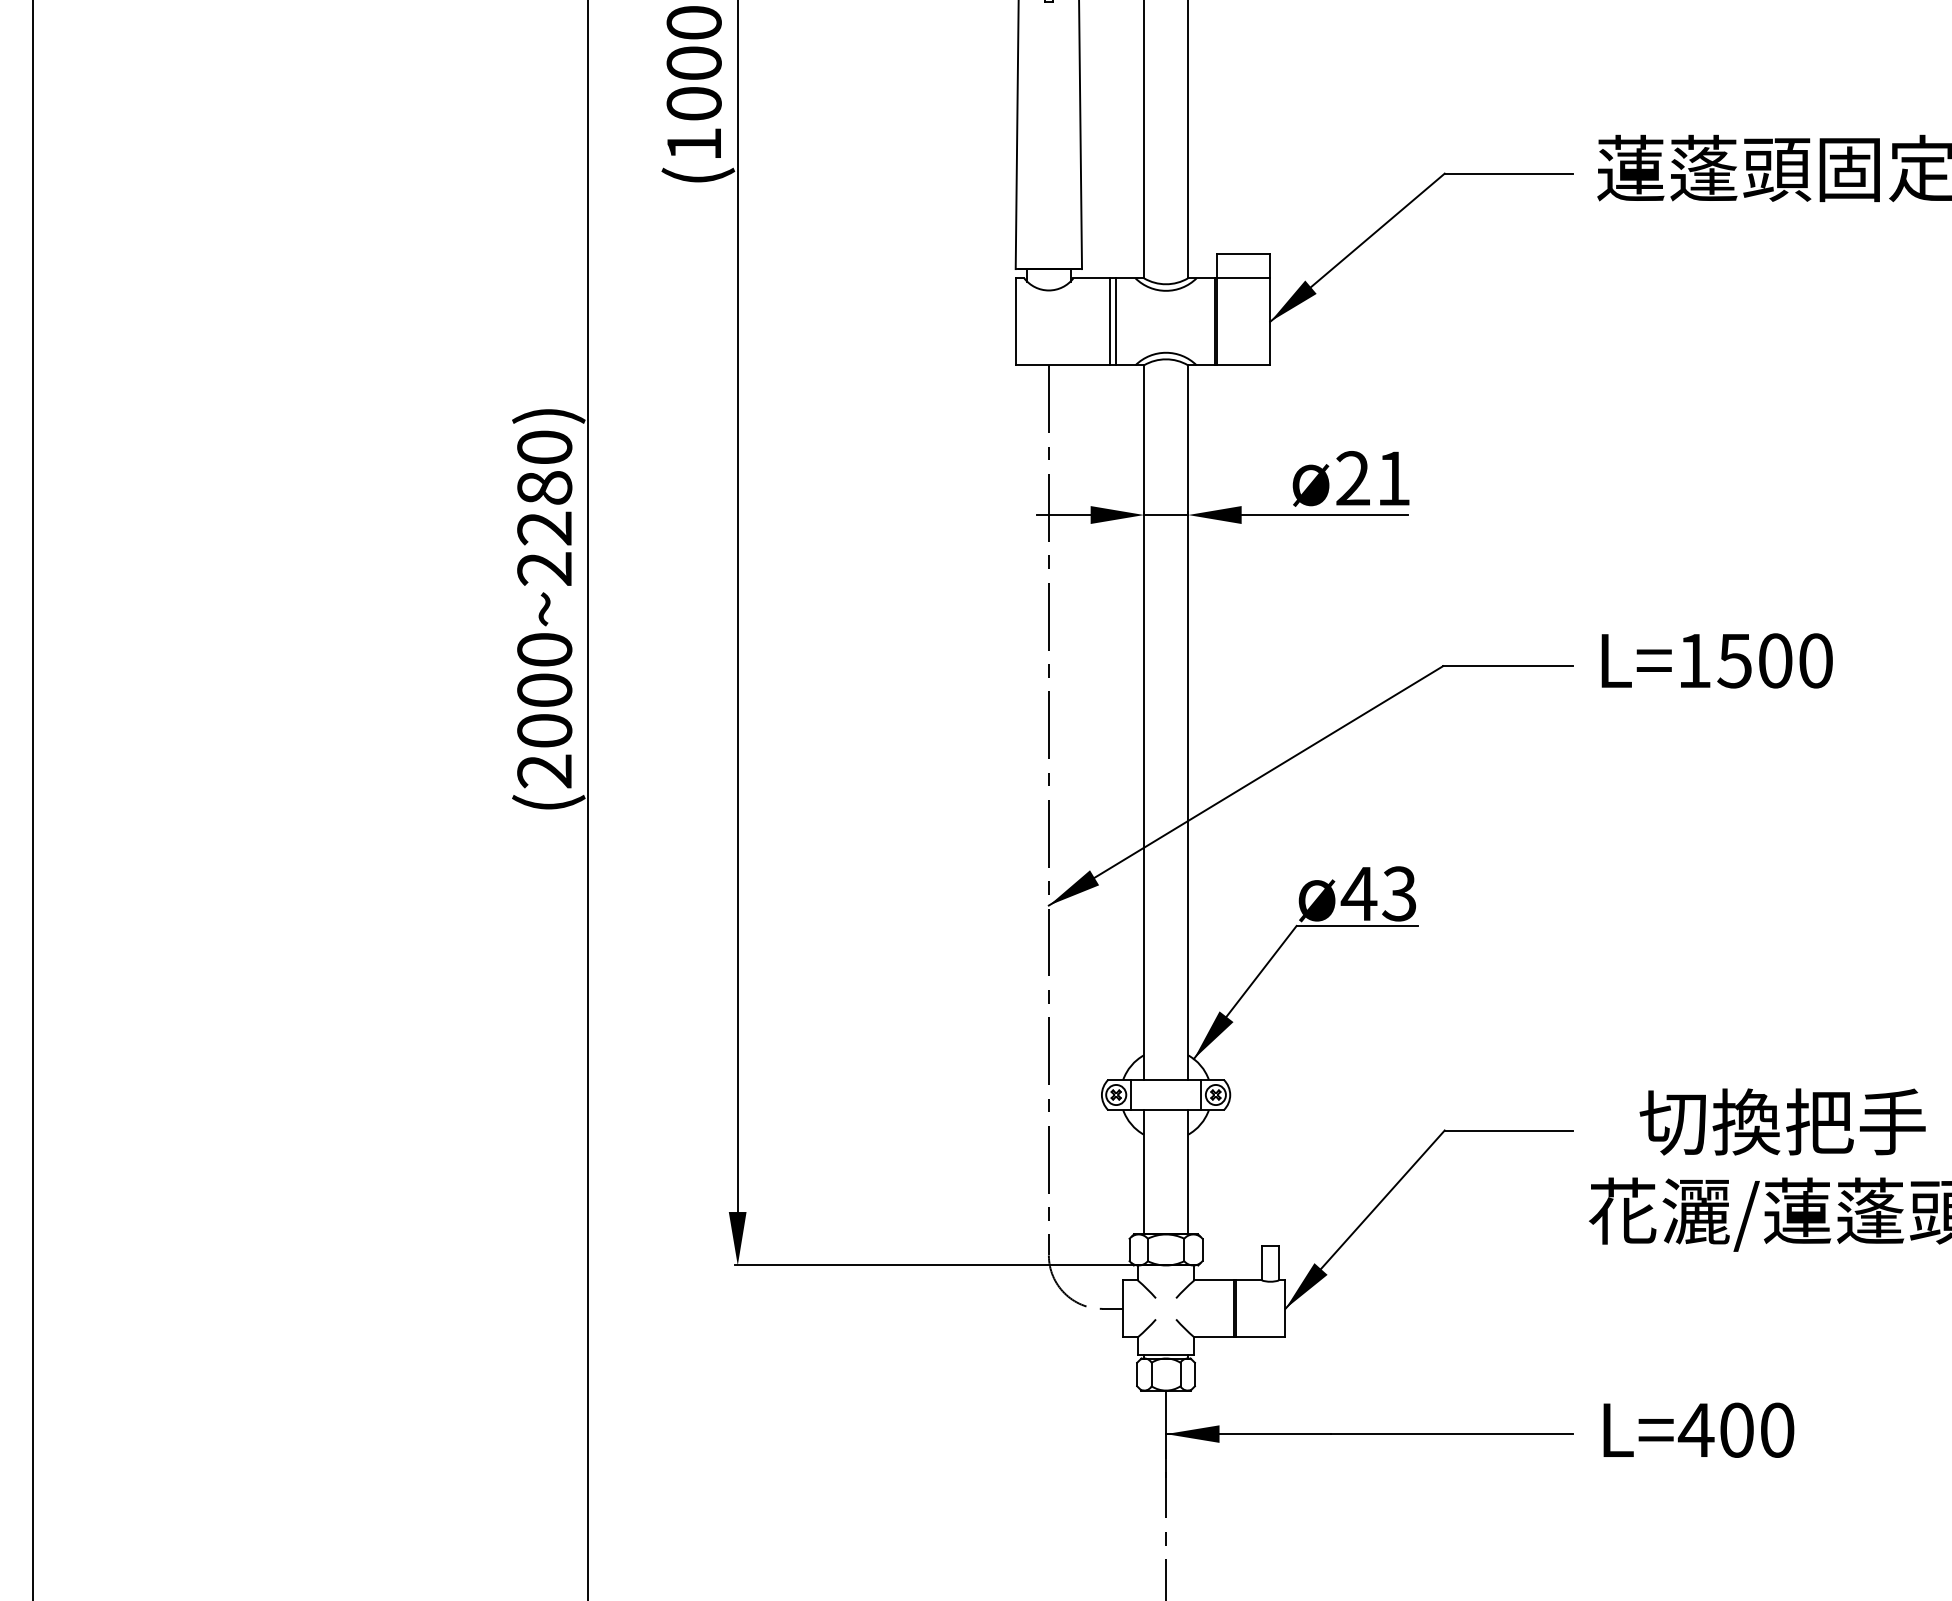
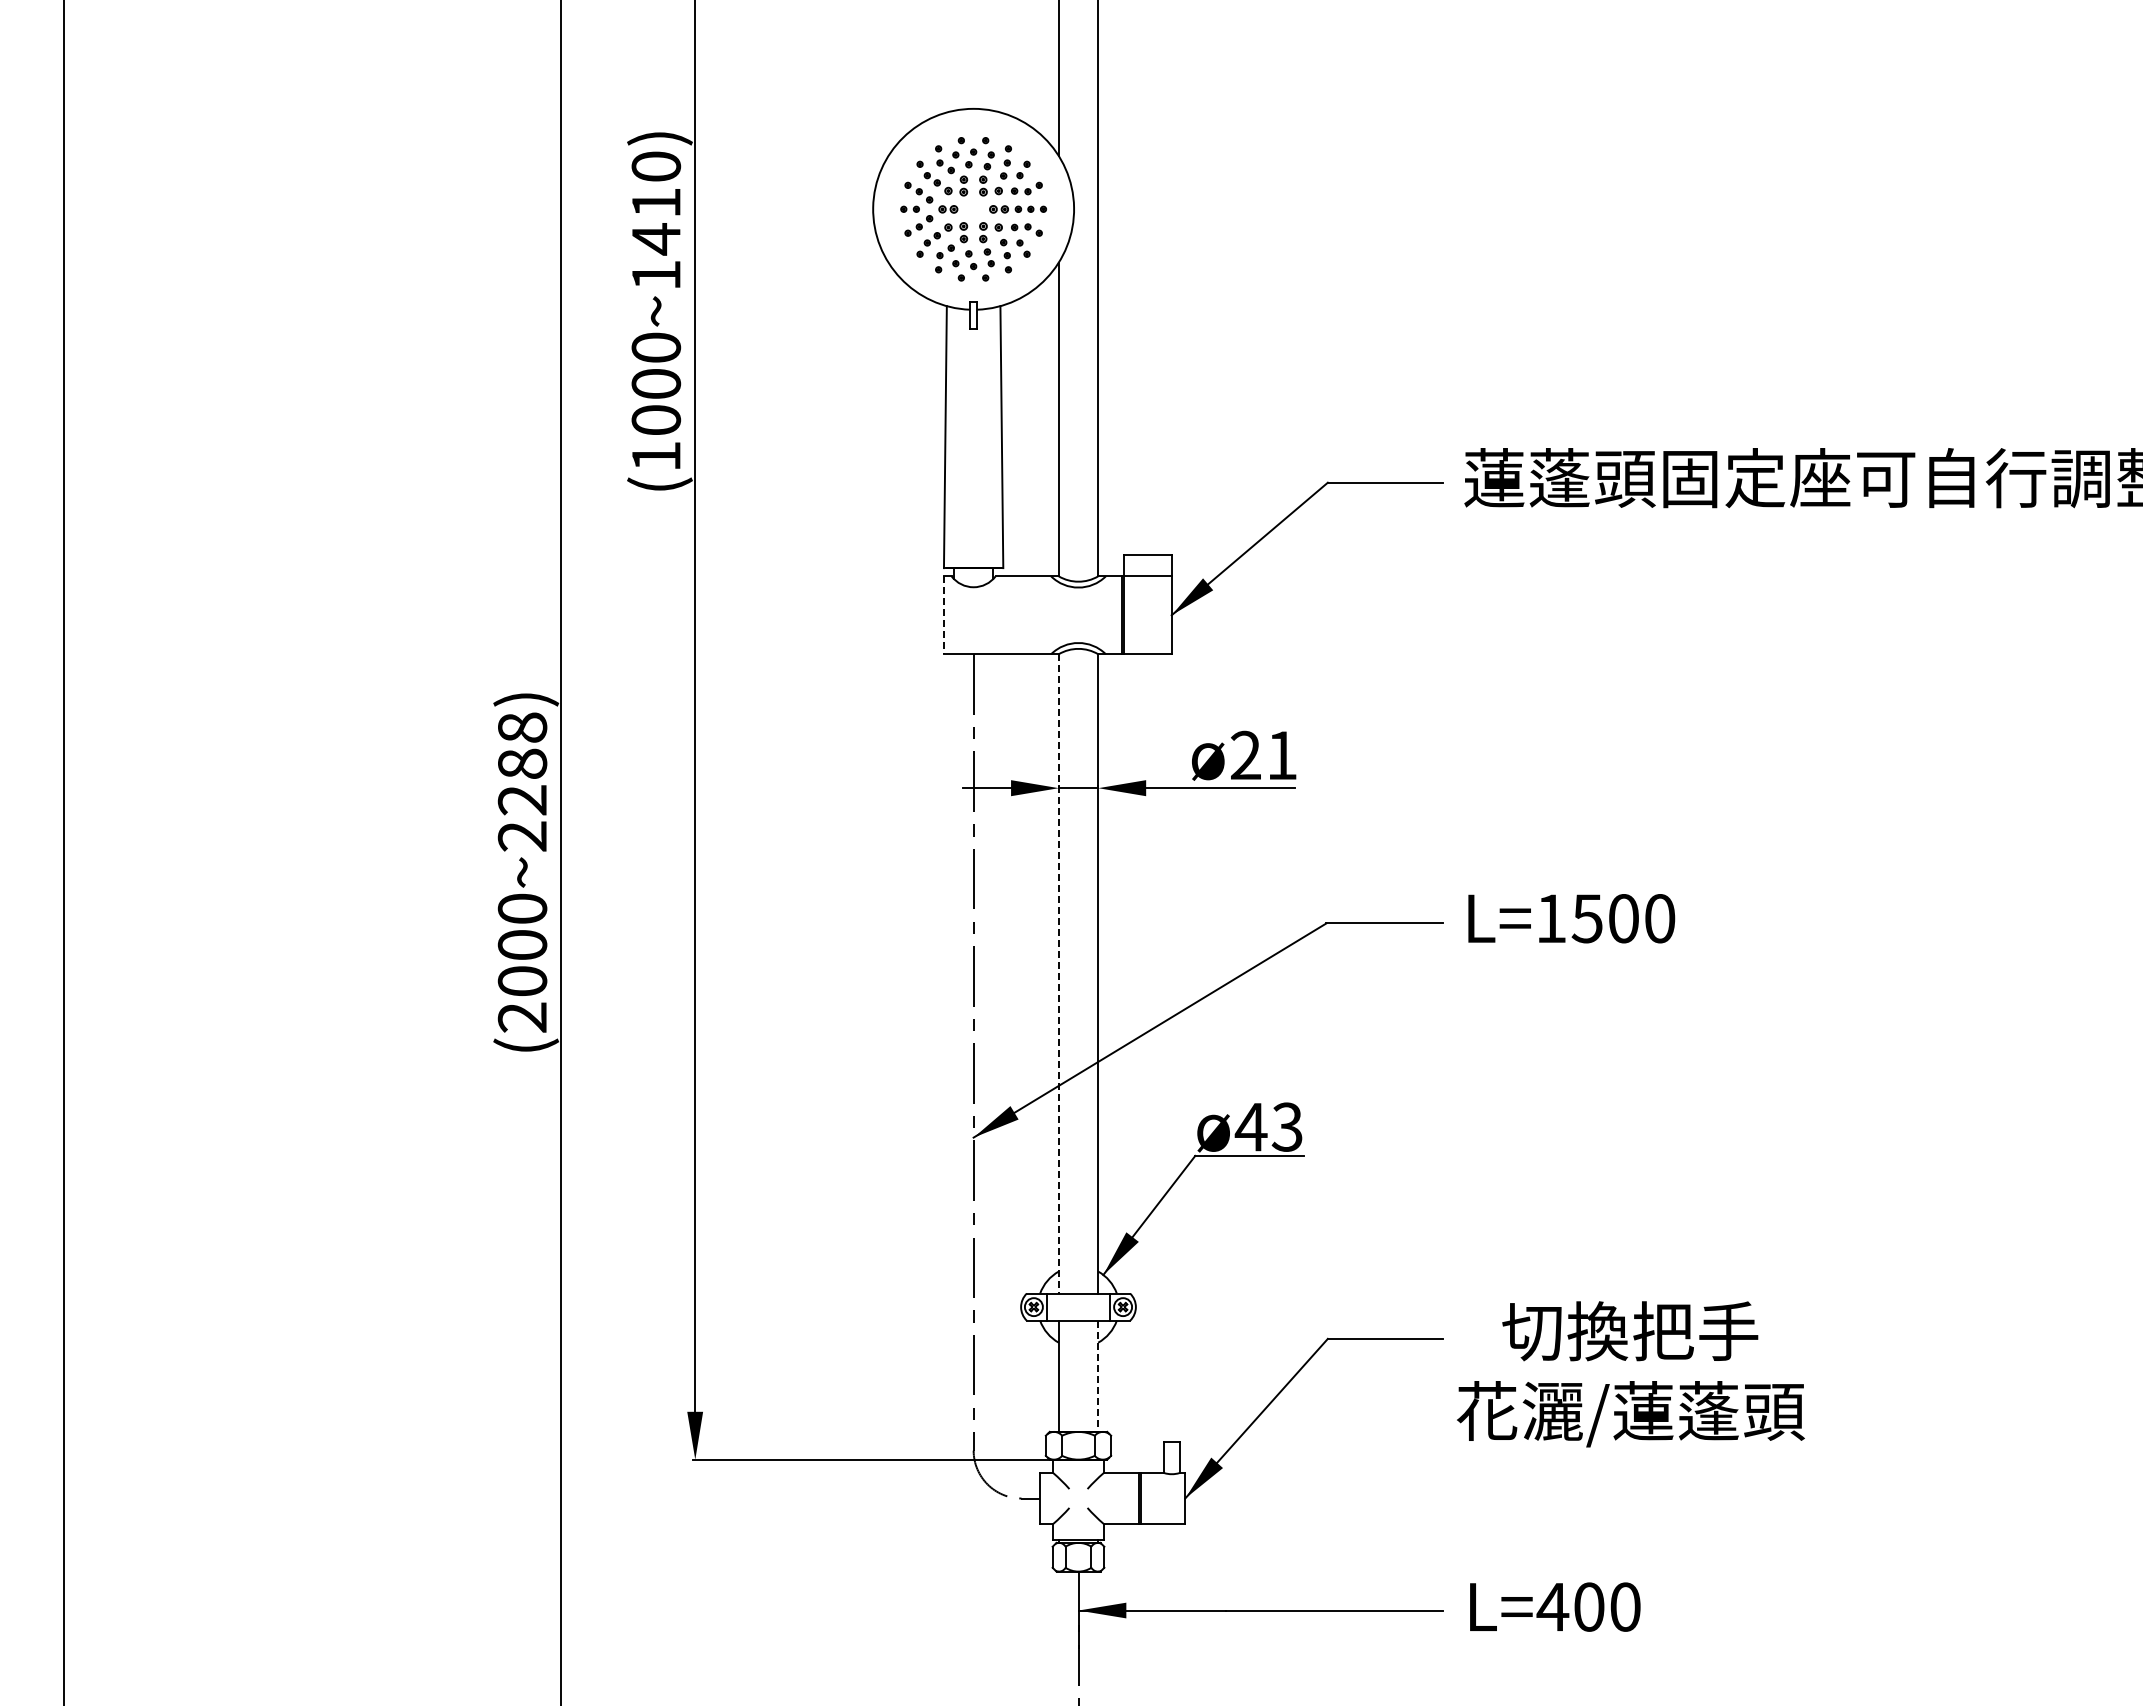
line: (1015, 322) -> (943, 615), solid -> dashed
line: (1110, 322) -> (1028, 615), removed
line: (1115, 322) -> (1033, 615), removed
text: (544, 447) -> (522, 727), (2000~2280) -> (2000~2288)
line: (1143, 722) -> (1058, 973), solid -> dashed
line: (1188, 1172) -> (1098, 1376), solid -> dashed

